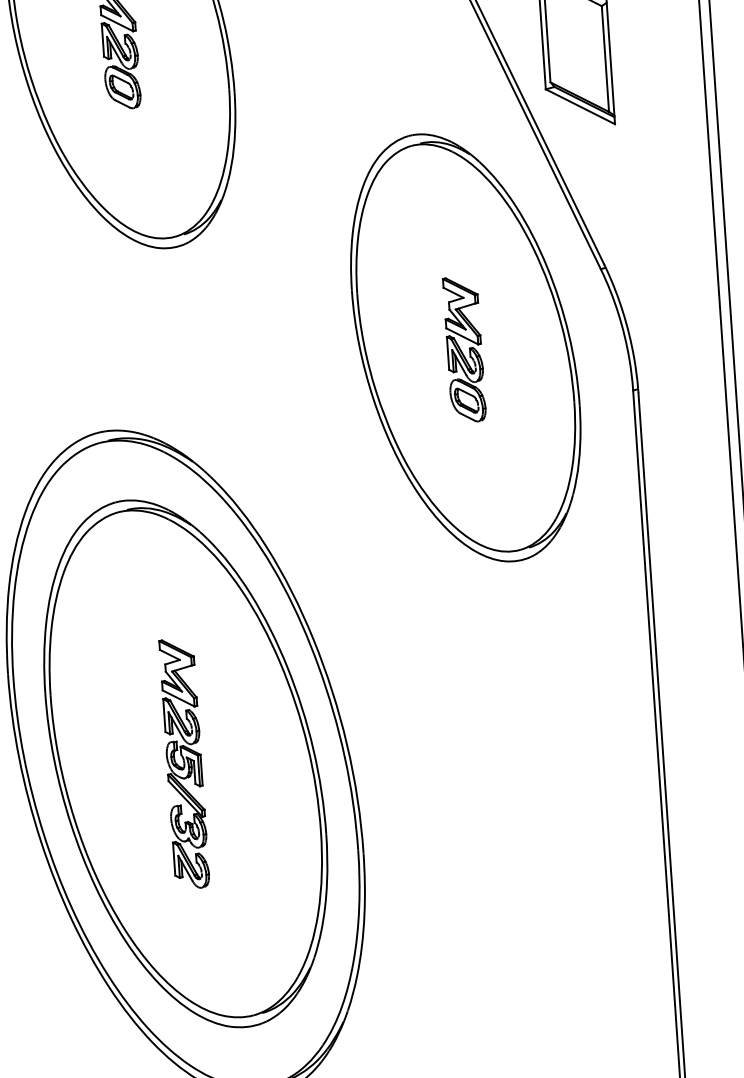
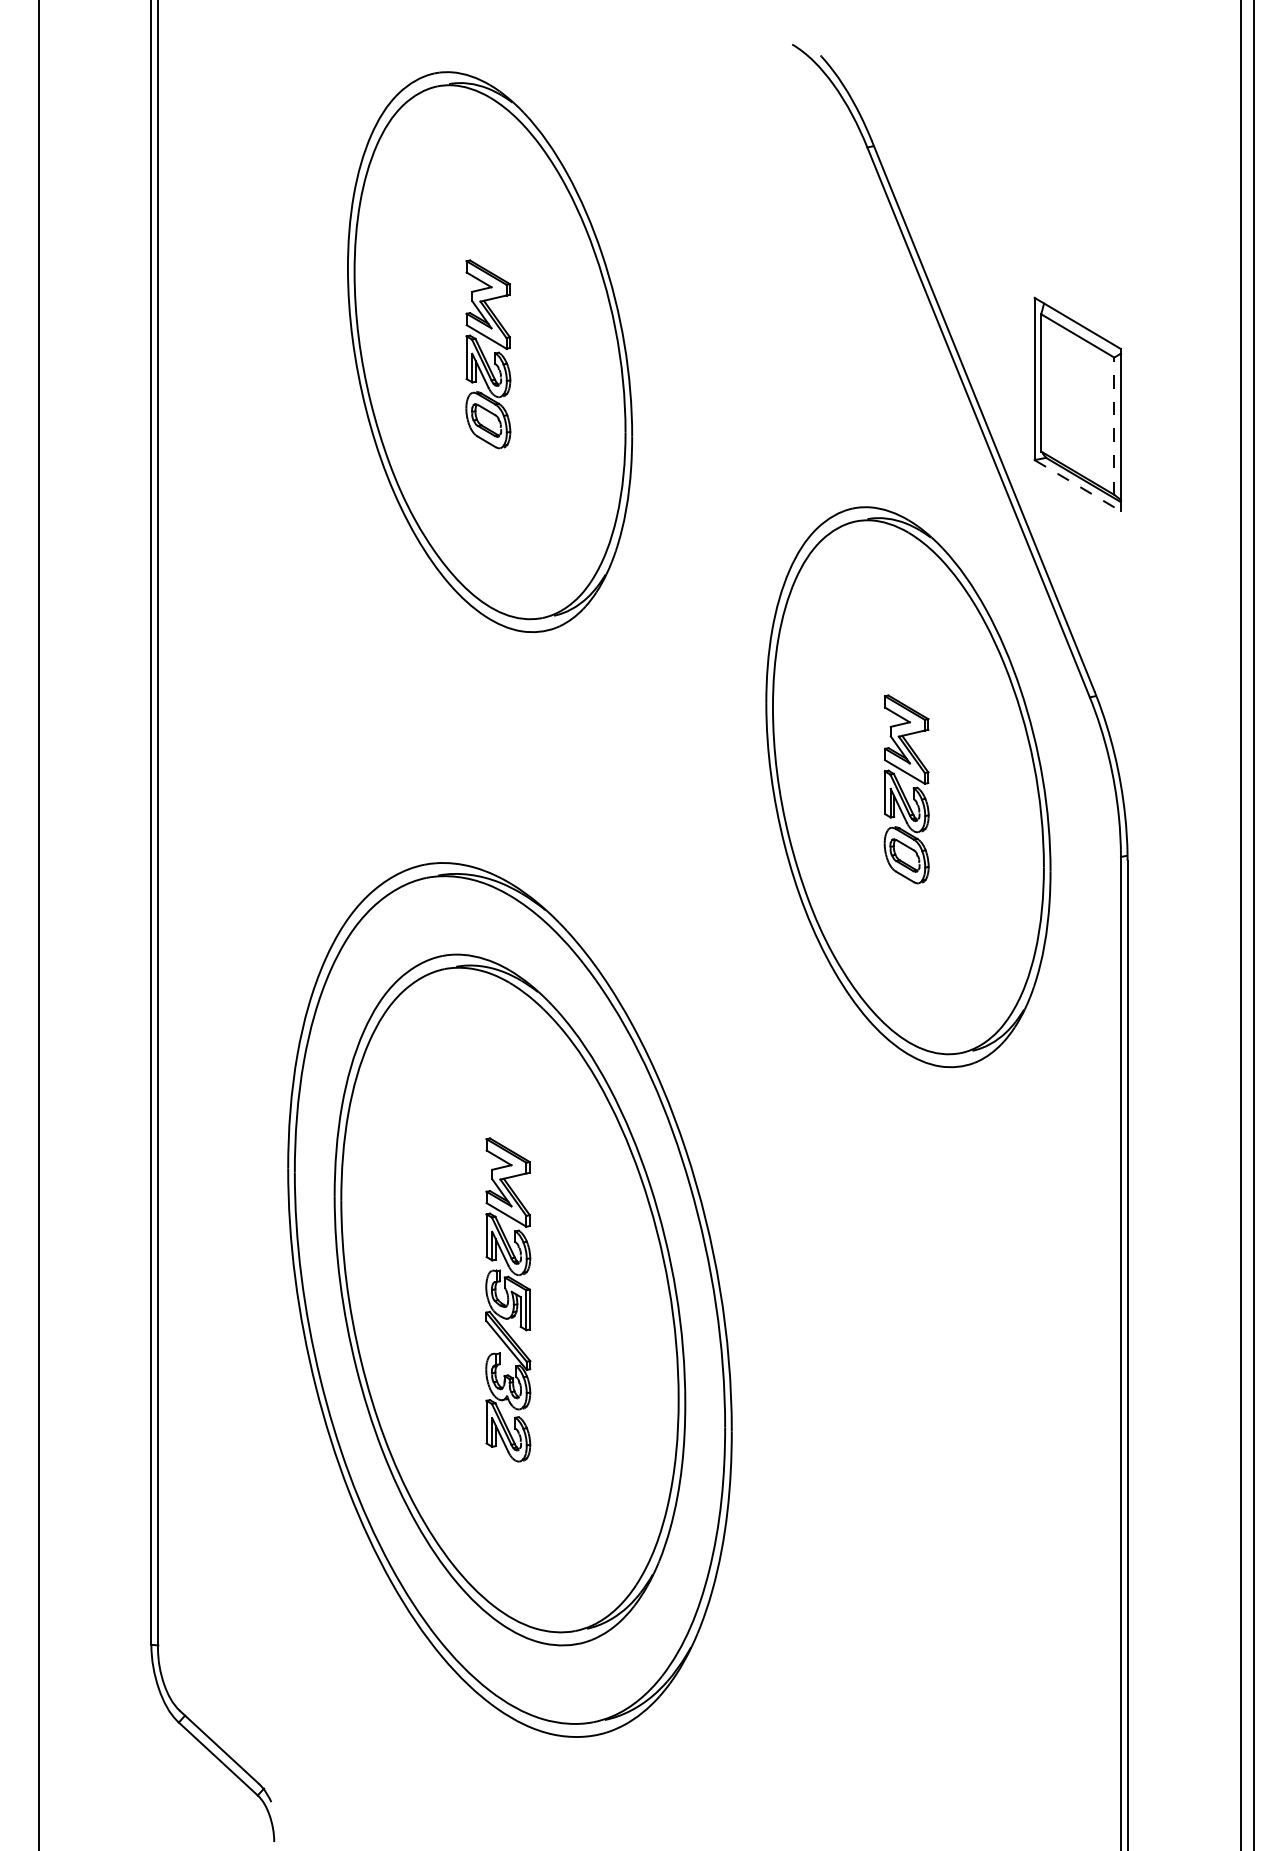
line: (605, 59) -> (1114, 426), solid -> dashed
line: (580, 106) -> (1078, 485), solid -> dashed

